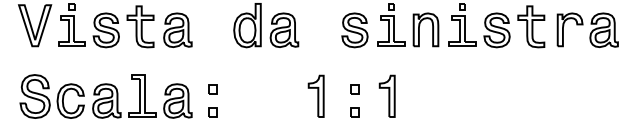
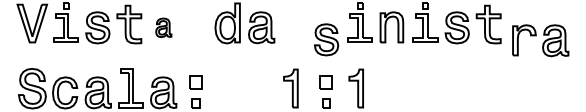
part: (177, 30) -> (163, 27), size x0.6
part: (354, 30) -> (326, 39), moved
part: (587, 30) -> (540, 40), moved
part: (212, 88) -> (195, 81), size x1.6
part: (354, 88) -> (326, 81), size x1.6

